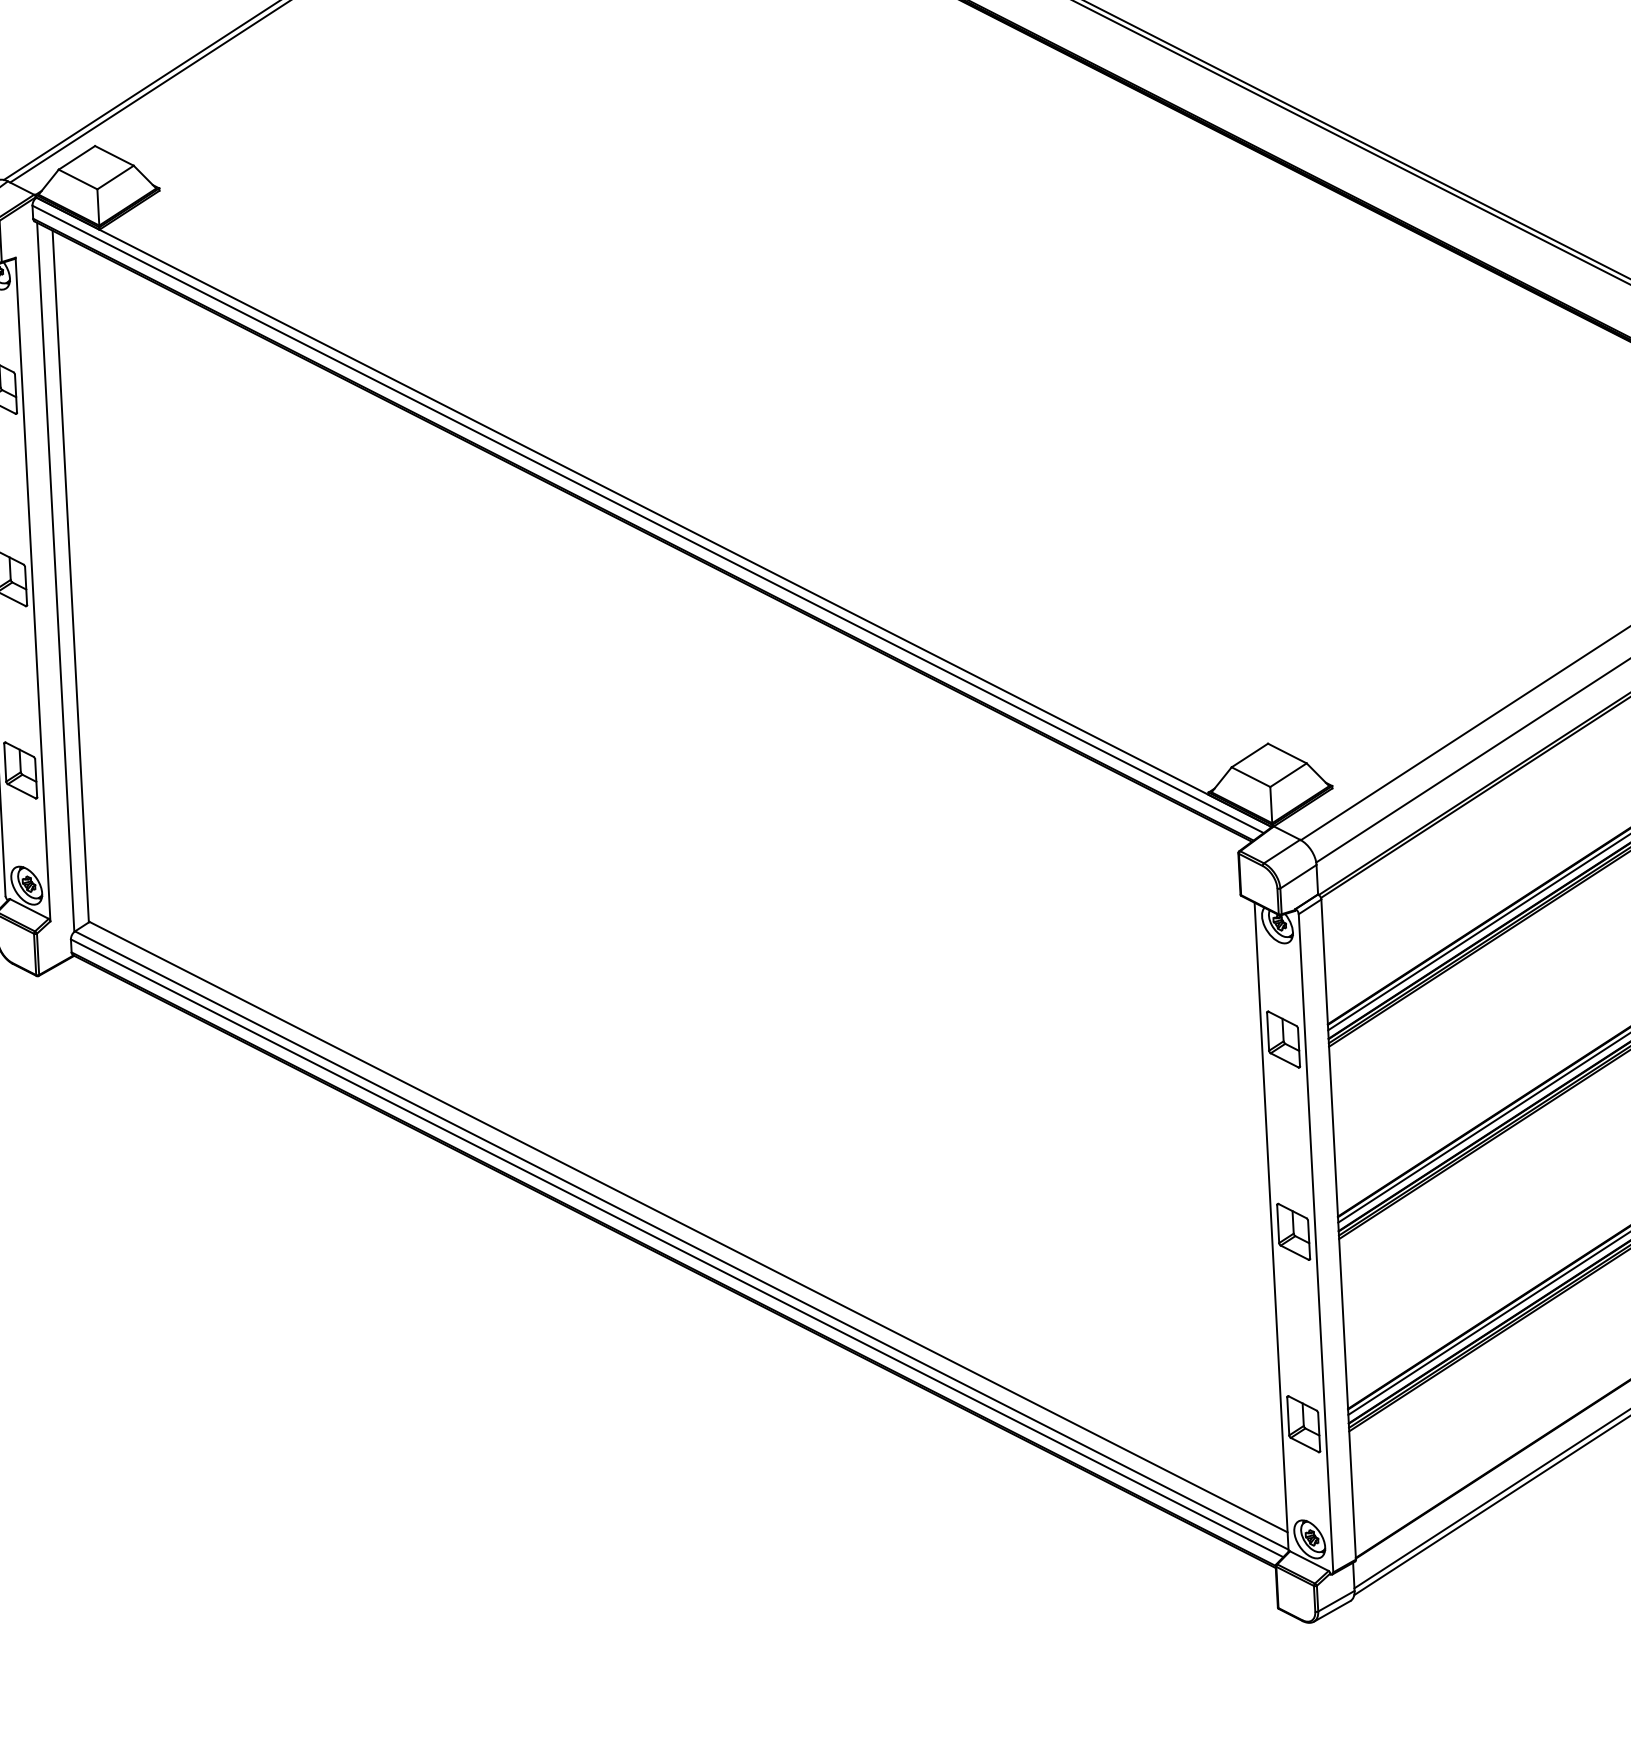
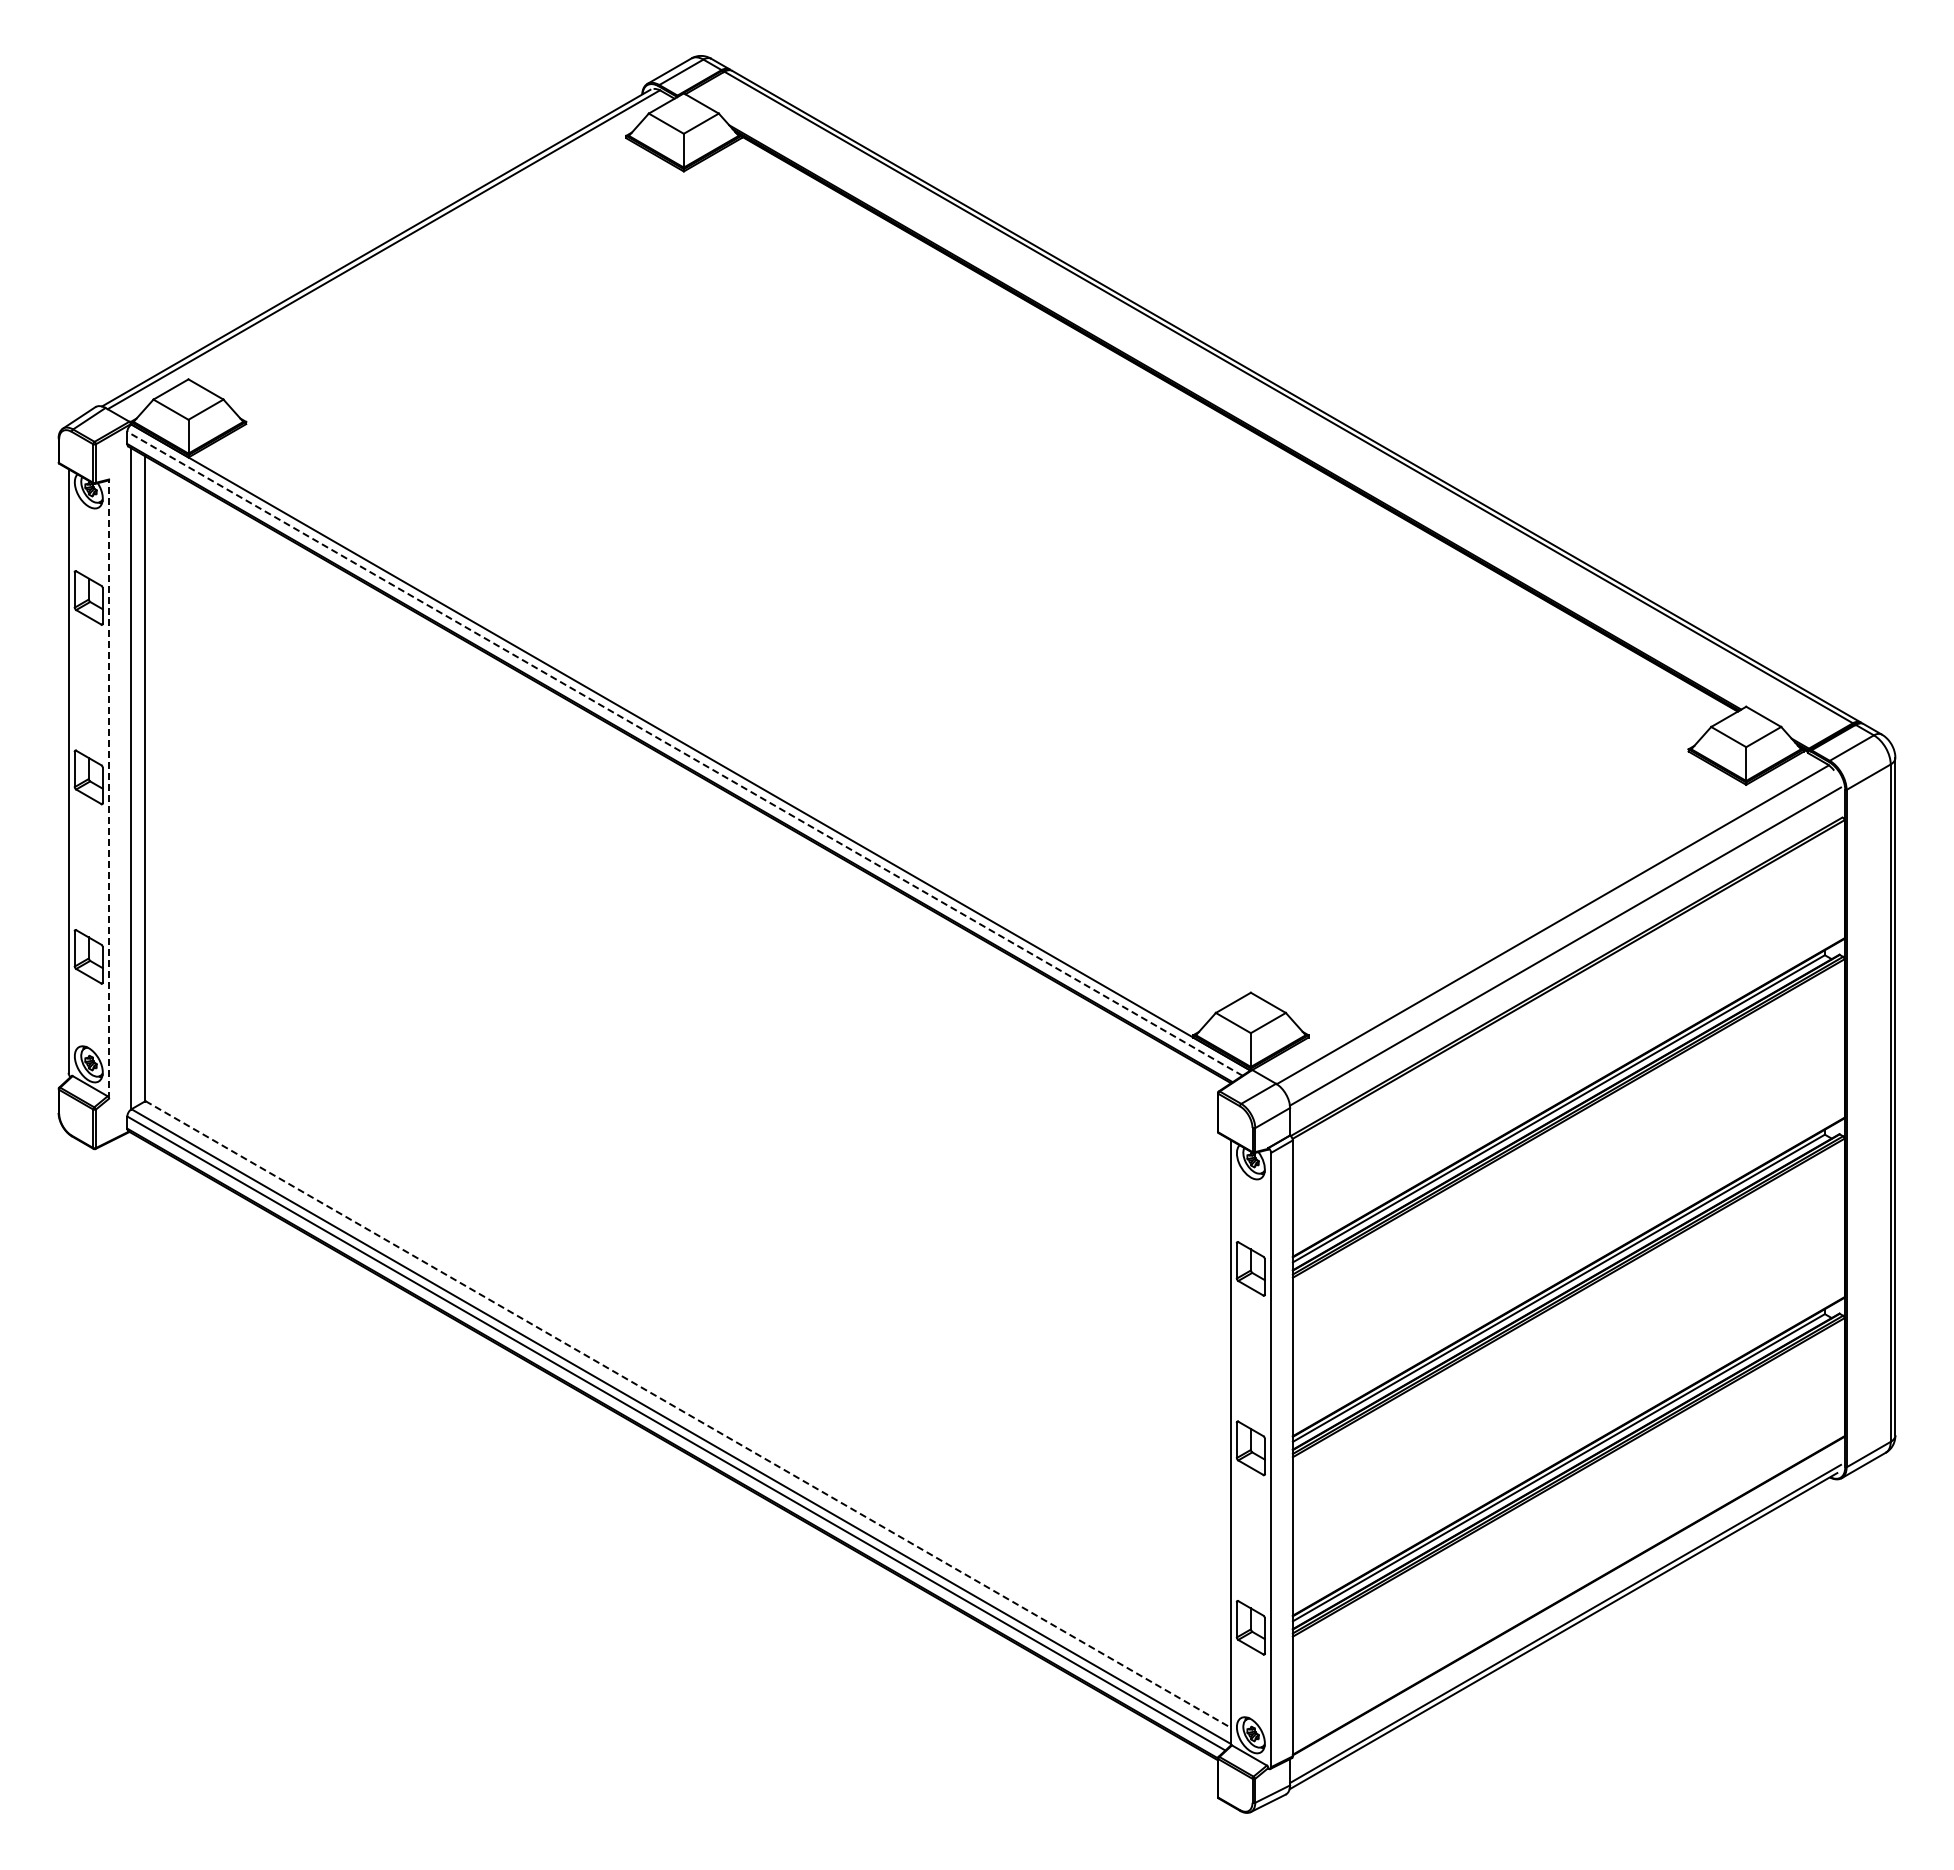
line: (647, 519) -> (684, 753), solid -> dashed
line: (33, 589) -> (109, 789), solid -> dashed
line: (689, 1227) -> (688, 1414), solid -> dashed

